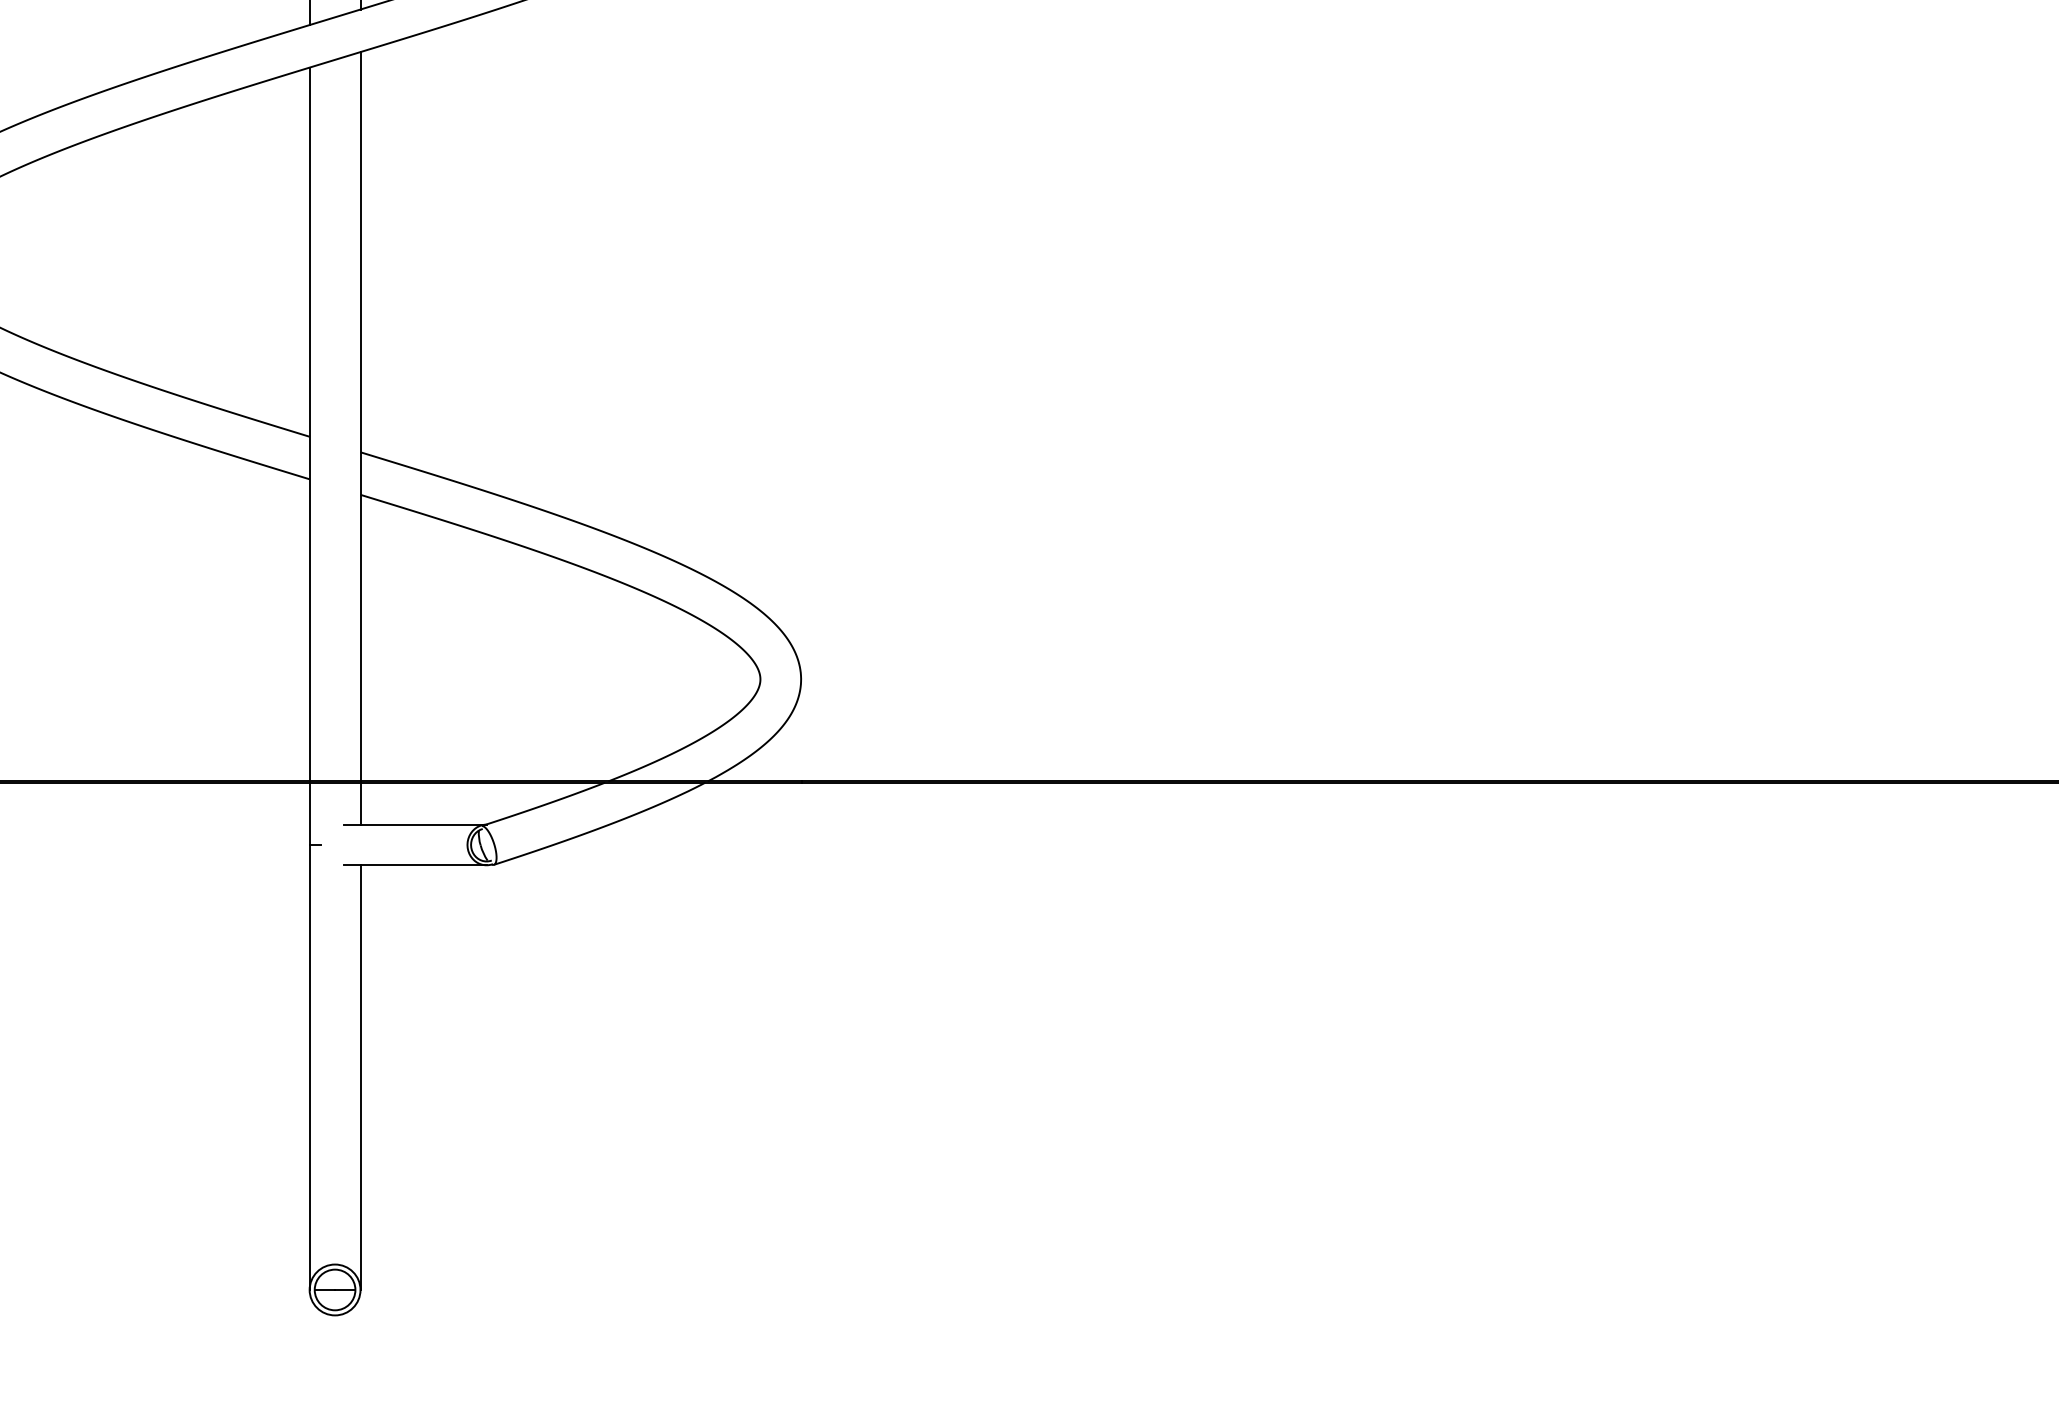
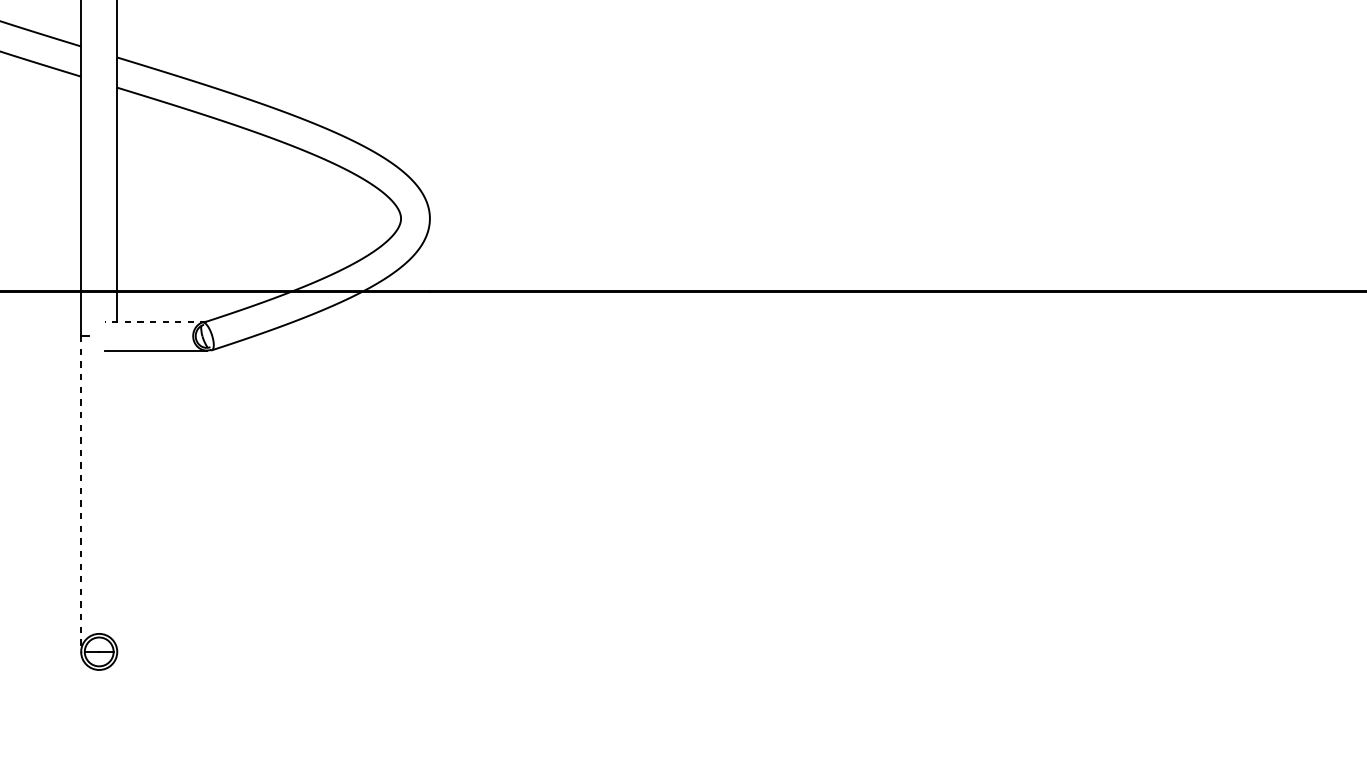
line: (414, 824) -> (155, 321), solid -> dashed
line: (309, 1067) -> (81, 494), solid -> dashed
line: (360, 1077) -> (117, 501), removed

